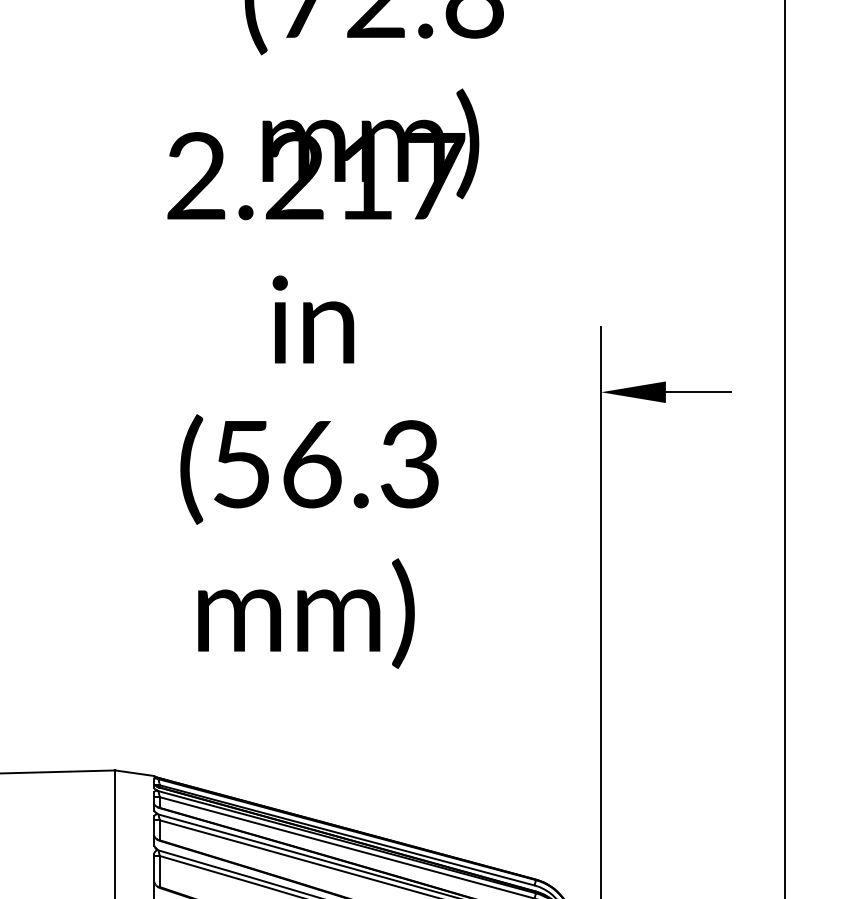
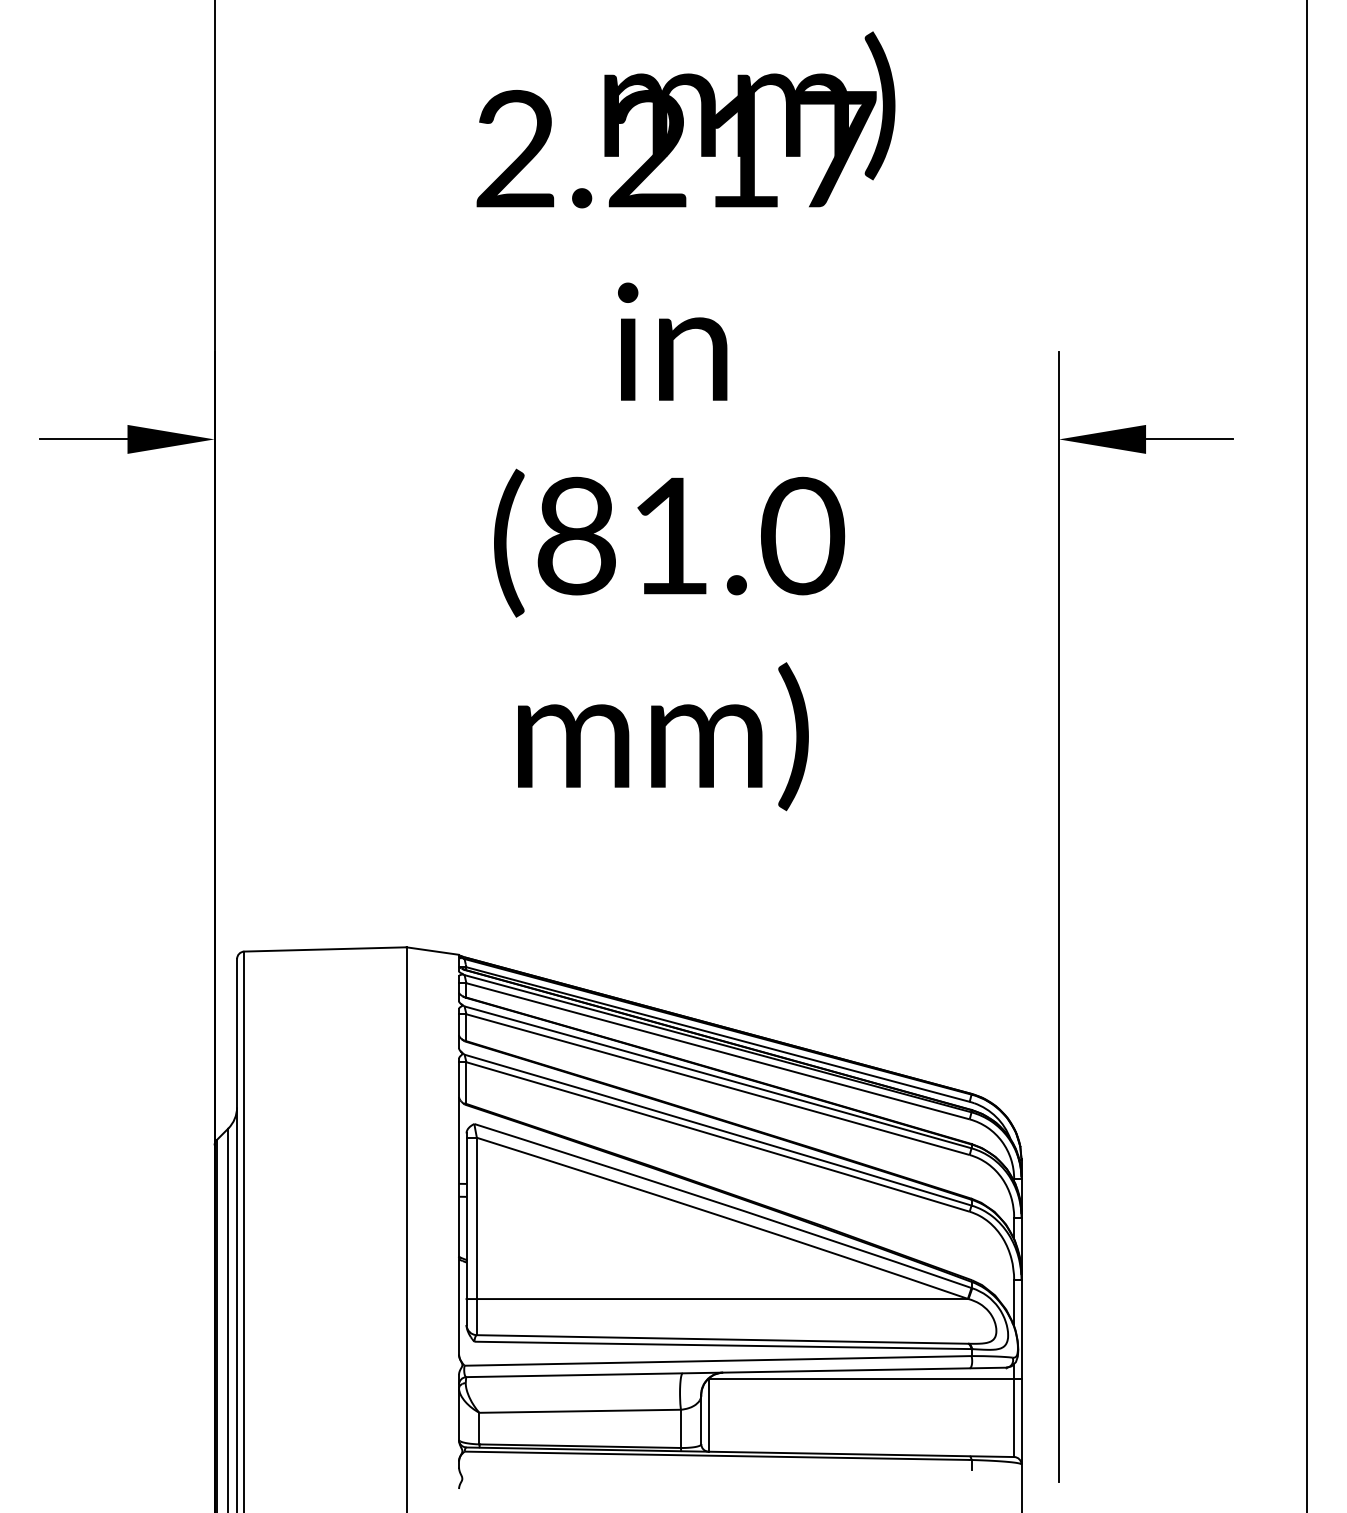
text: (327, 463) -> (691, 535), (56.3 -> (81.0

